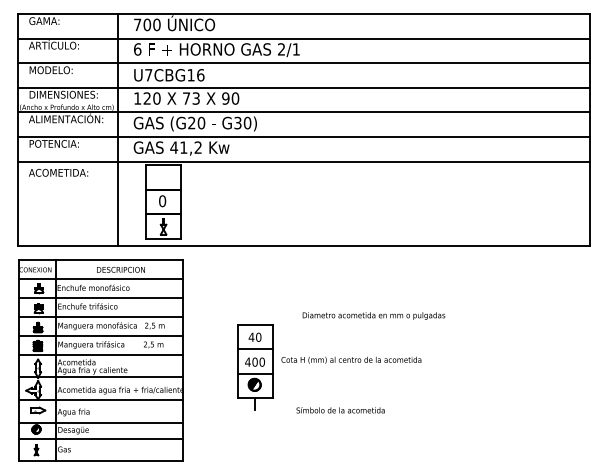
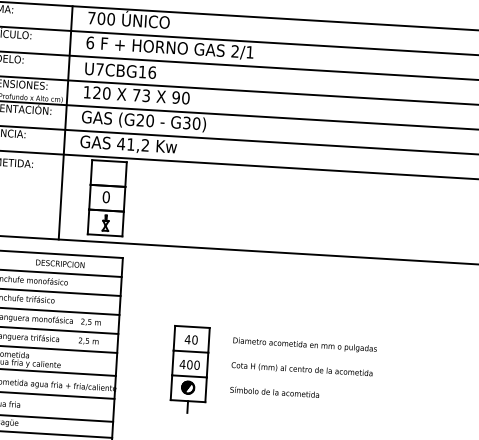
text: (373, 315) -> (304, 344), moved
text: (351, 359) -> (302, 368), moved
text: (340, 410) -> (274, 392), moved

